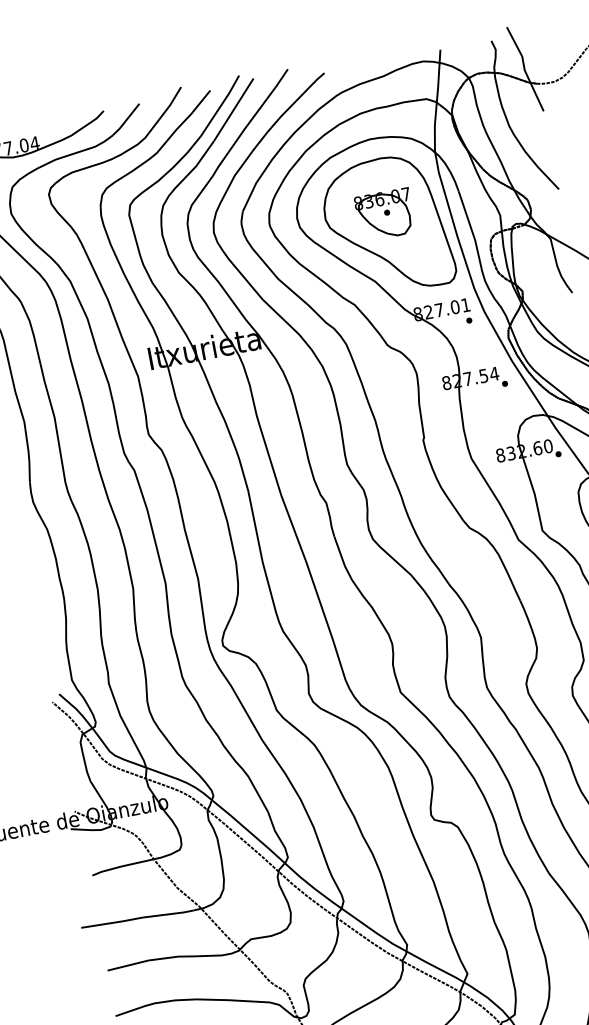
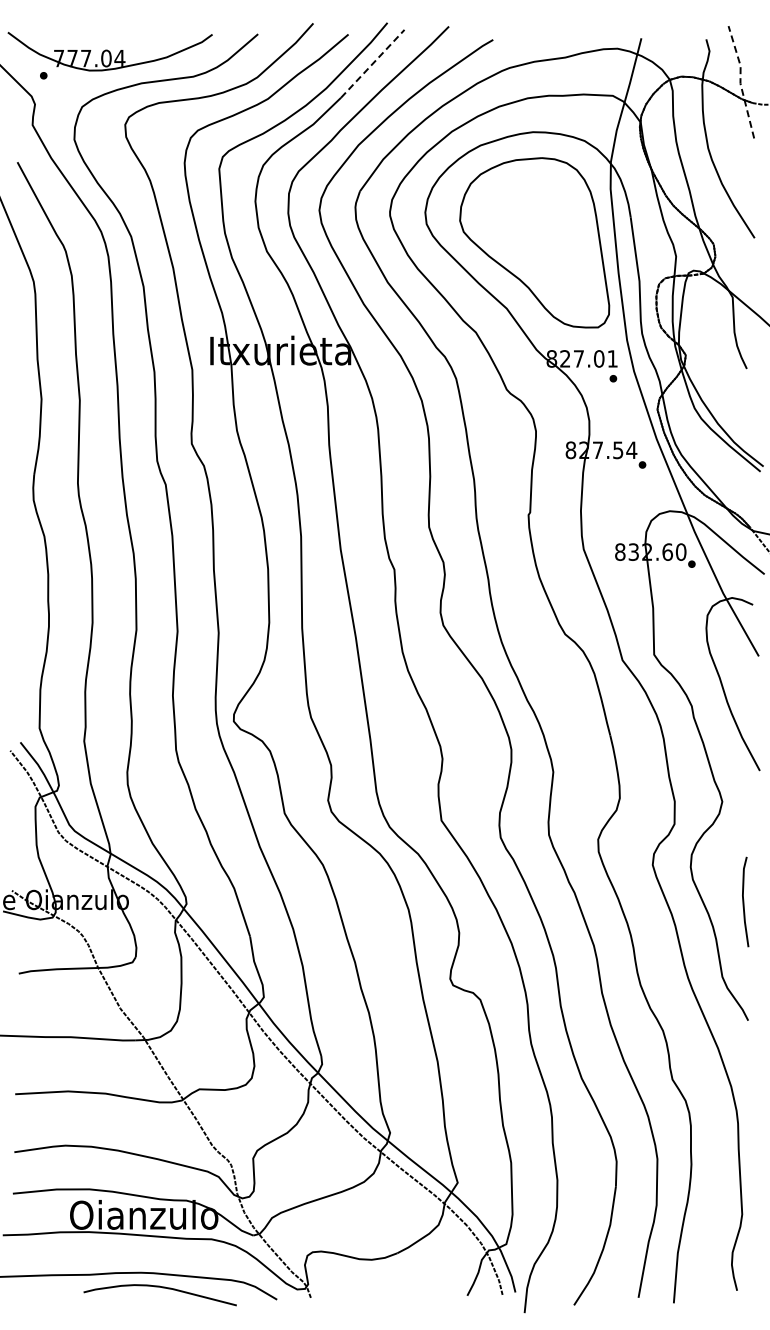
line: (524, 68) -> (740, 81), solid -> dashed
line: (234, 109) -> (373, 63), solid -> dashed
part: (385, 214) -> (534, 228), removed

